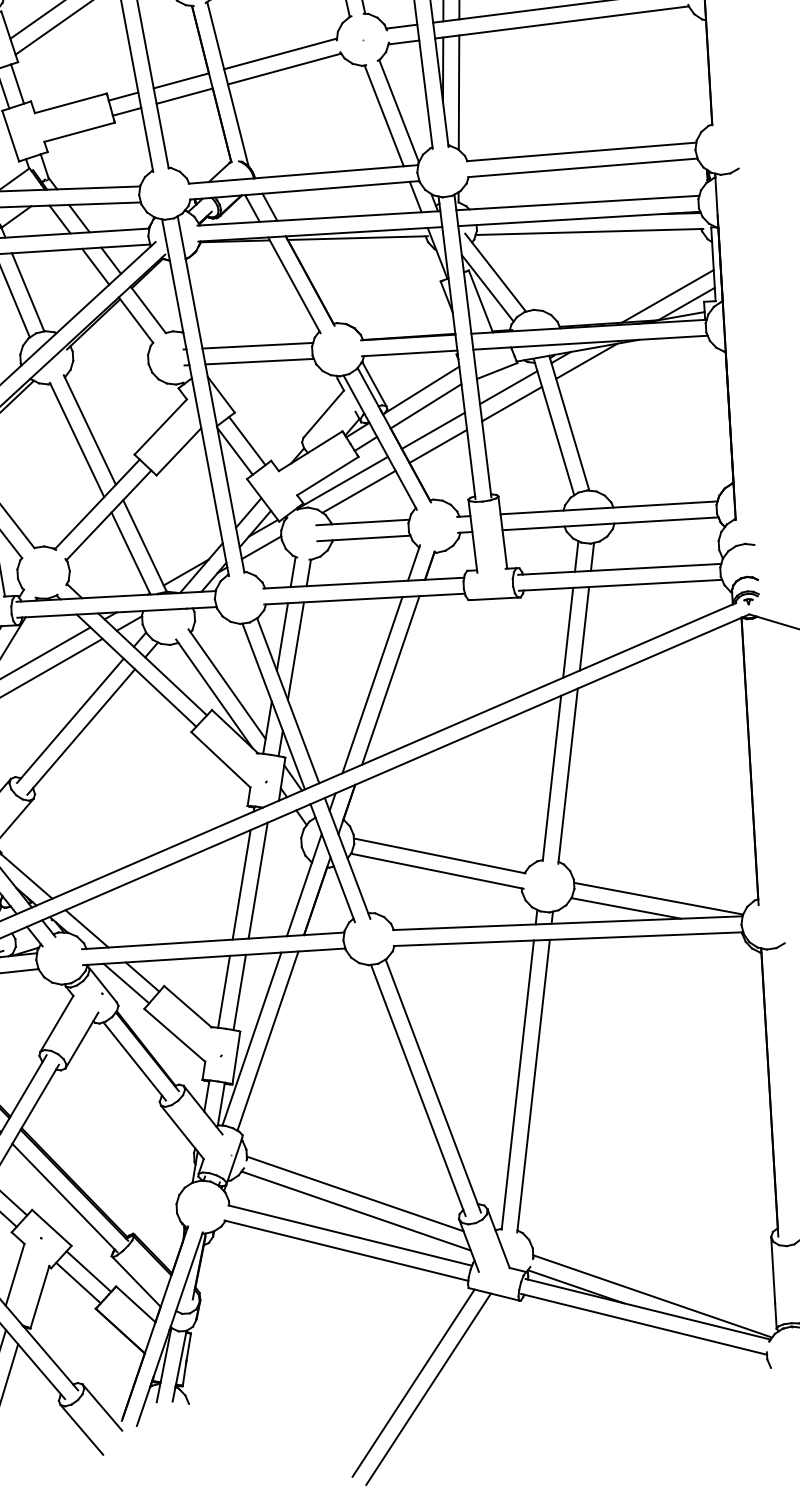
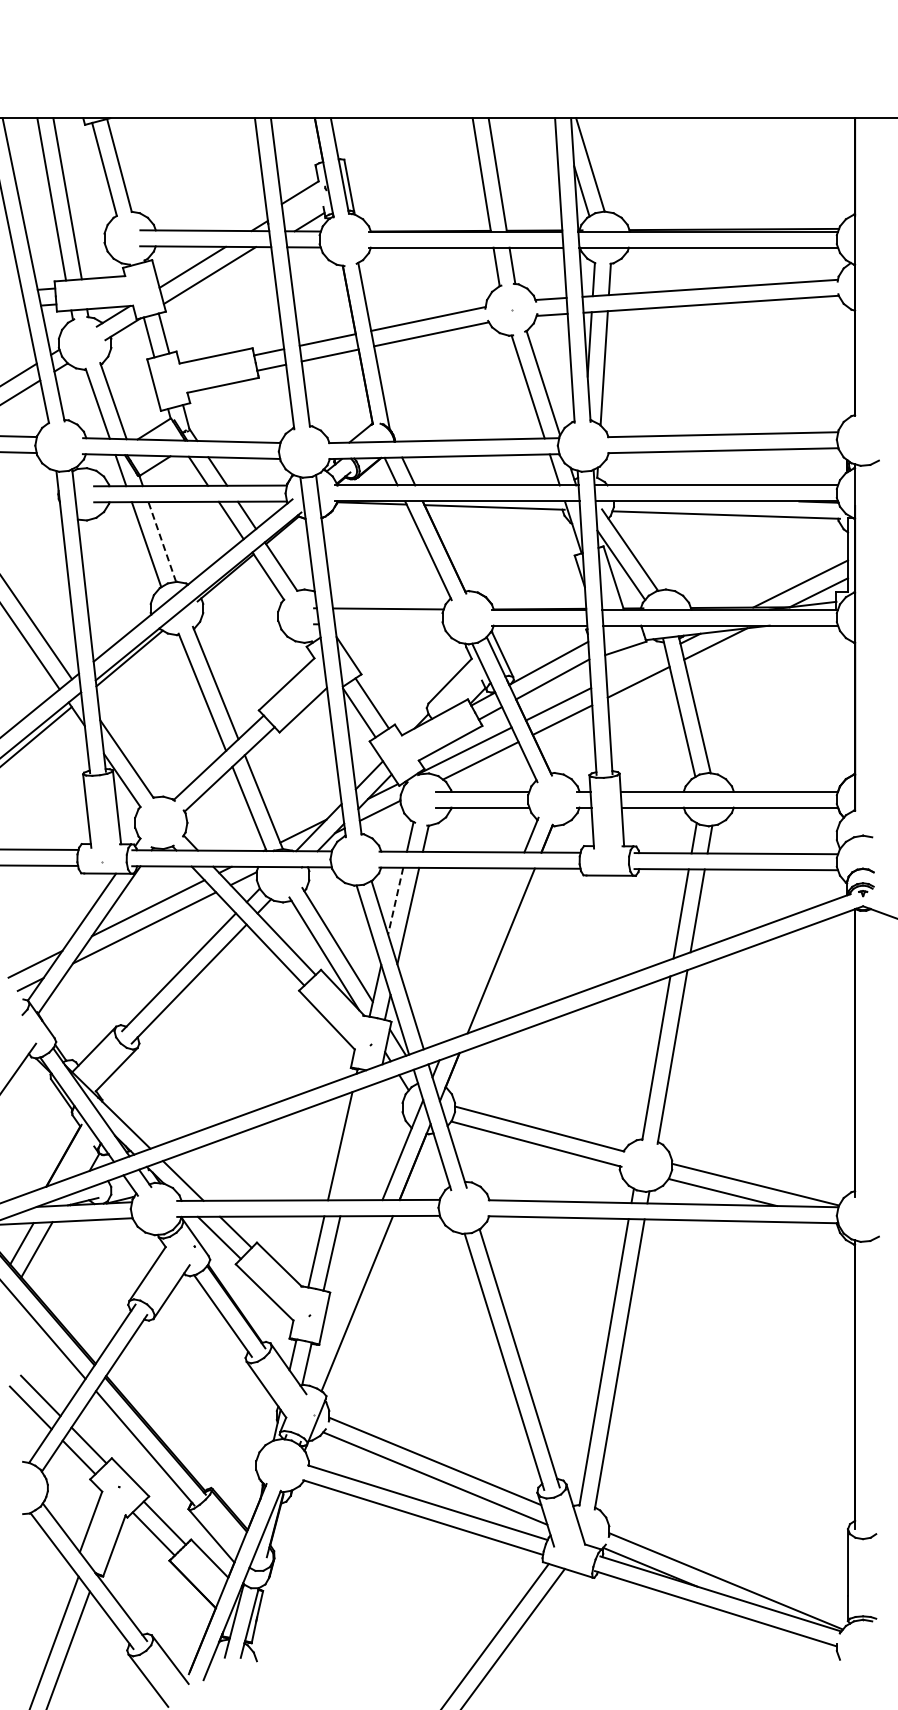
line: (28, 291) -> (162, 541), solid -> dashed
line: (258, 361) -> (388, 624), removed
line: (507, 387) -> (635, 665), removed
line: (282, 637) -> (395, 901), solid -> dashed
line: (372, 685) -> (482, 954), removed
line: (257, 880) -> (356, 1142), removed
line: (251, 1038) -> (340, 1300), removed

